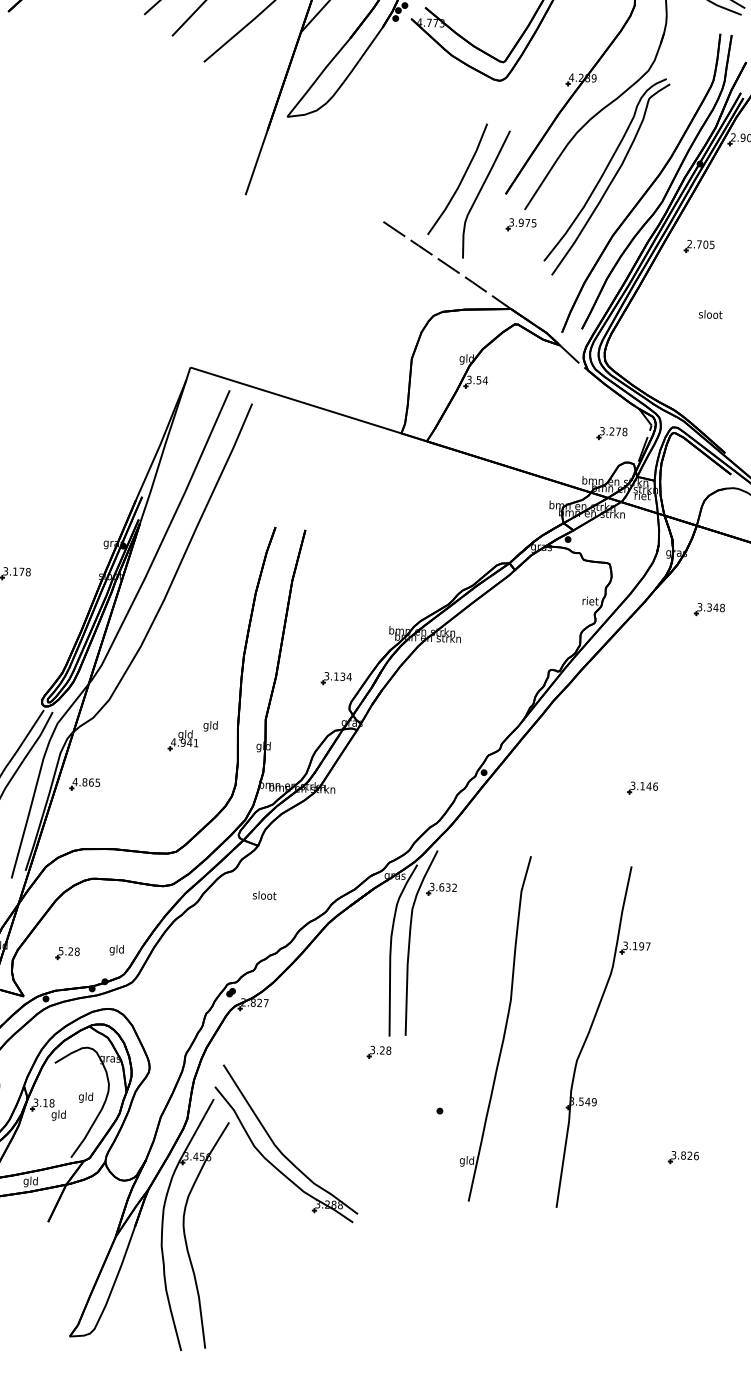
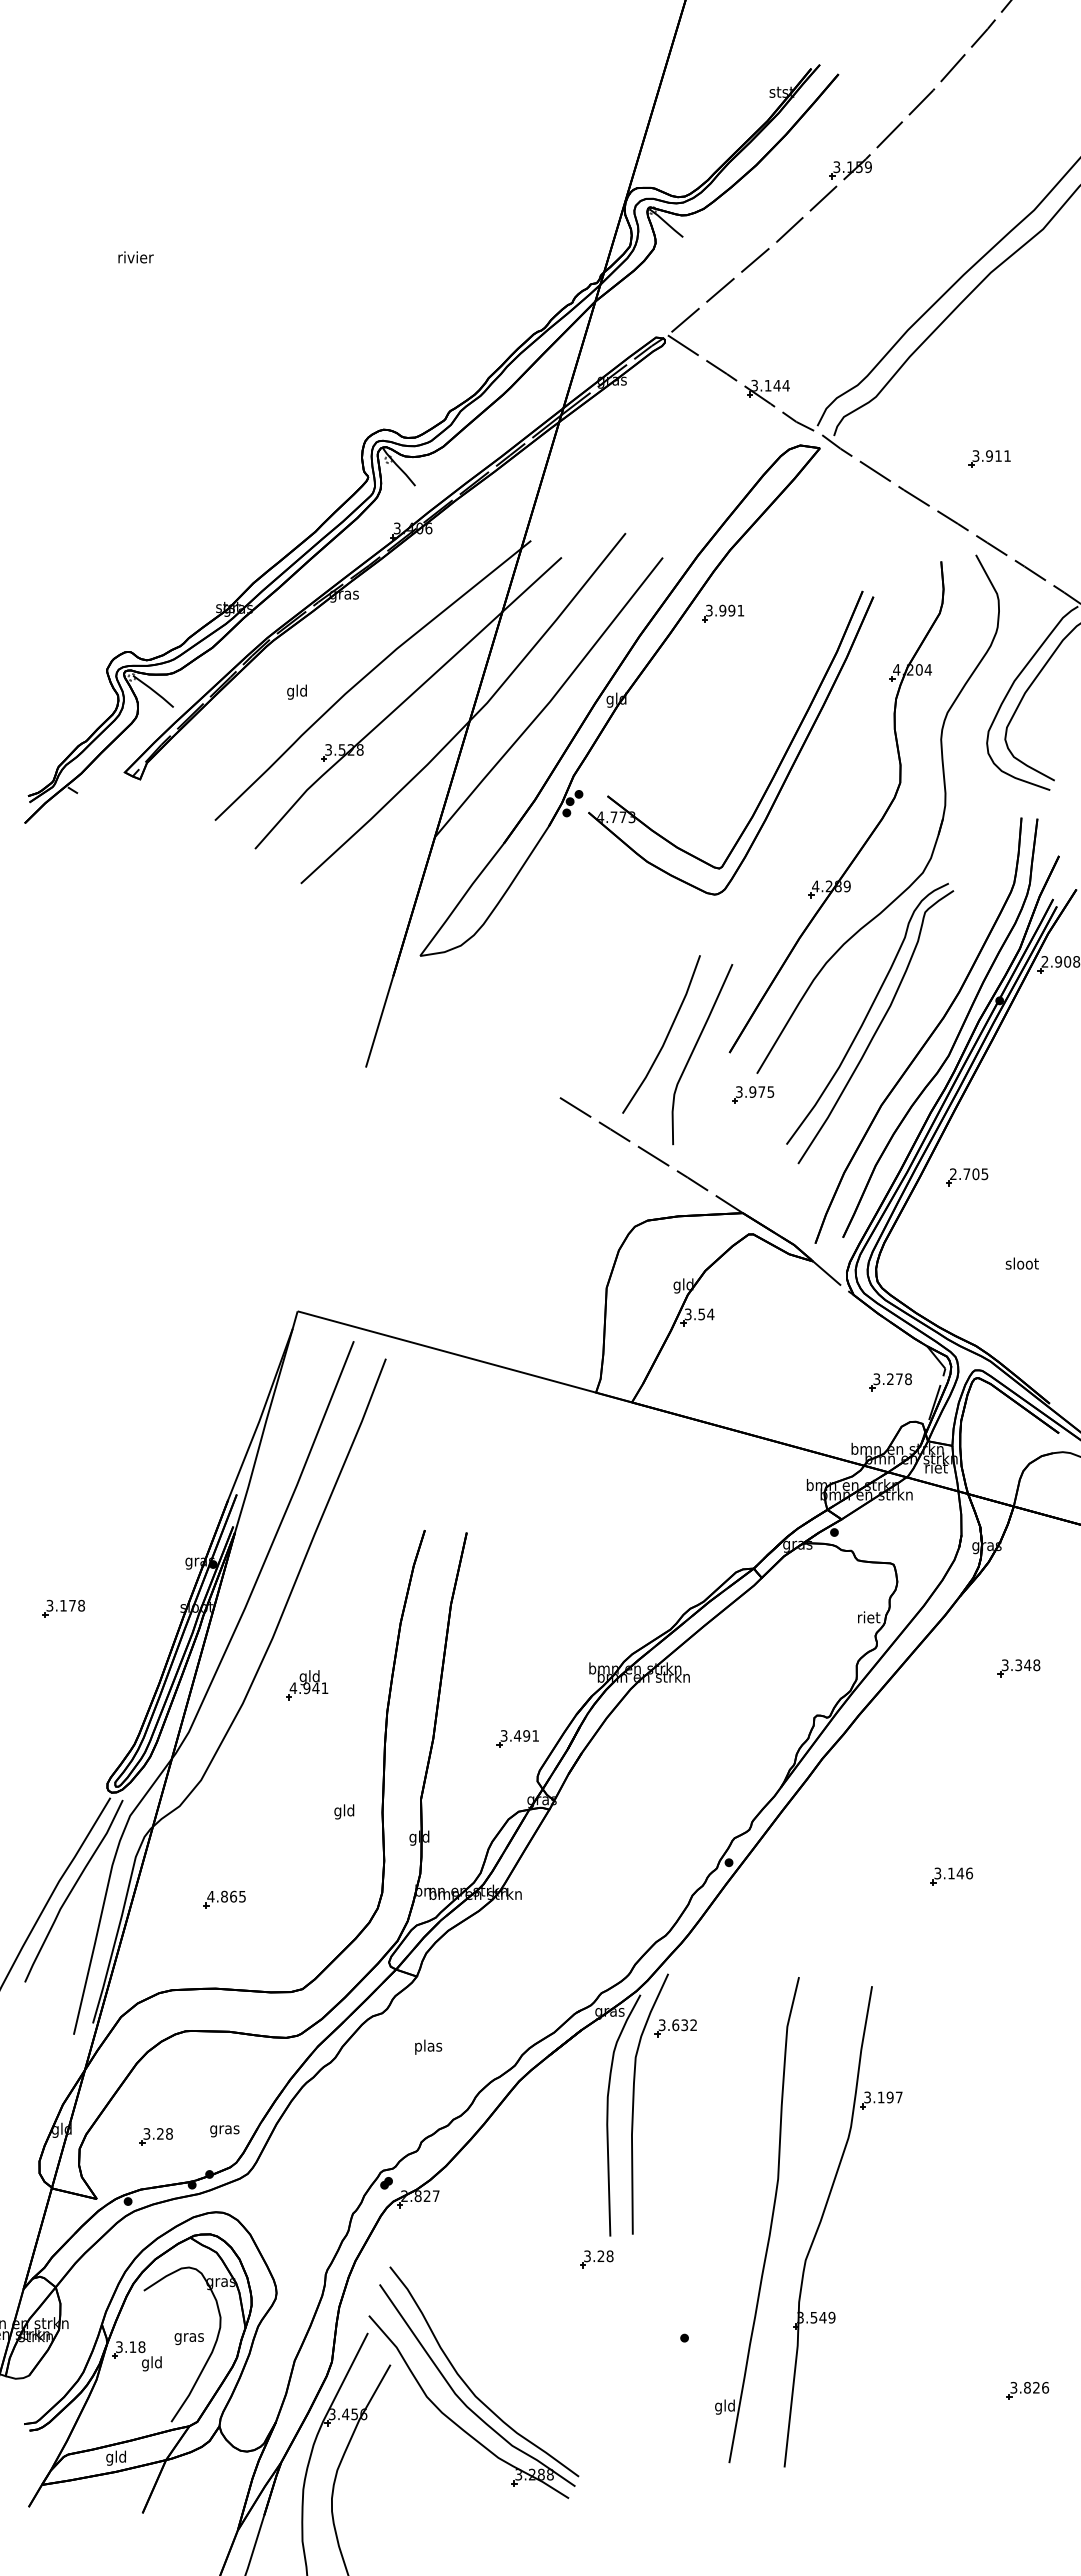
part: (699, 246) -> (967, 1177), moved
text: (710, 314) -> (1021, 1263), moved
part: (709, 609) -> (1018, 1668), moved
text: (342, 676) -> (526, 1735), 3.134 -> 3.491
part: (183, 740) -> (307, 1685), moved
part: (84, 784) -> (224, 1899), moved
text: (264, 896) -> (428, 2046), sloot -> plas
text: (60, 950) -> (146, 2133), 5.28 -> 3.28
text: (116, 950) -> (224, 2129), gld -> gras
part: (590, 1031) -> (822, 2219), moved
text: (85, 1097) -> (188, 2337), gld -> gras
curve: (284, 1139) -> (468, 2385), added

